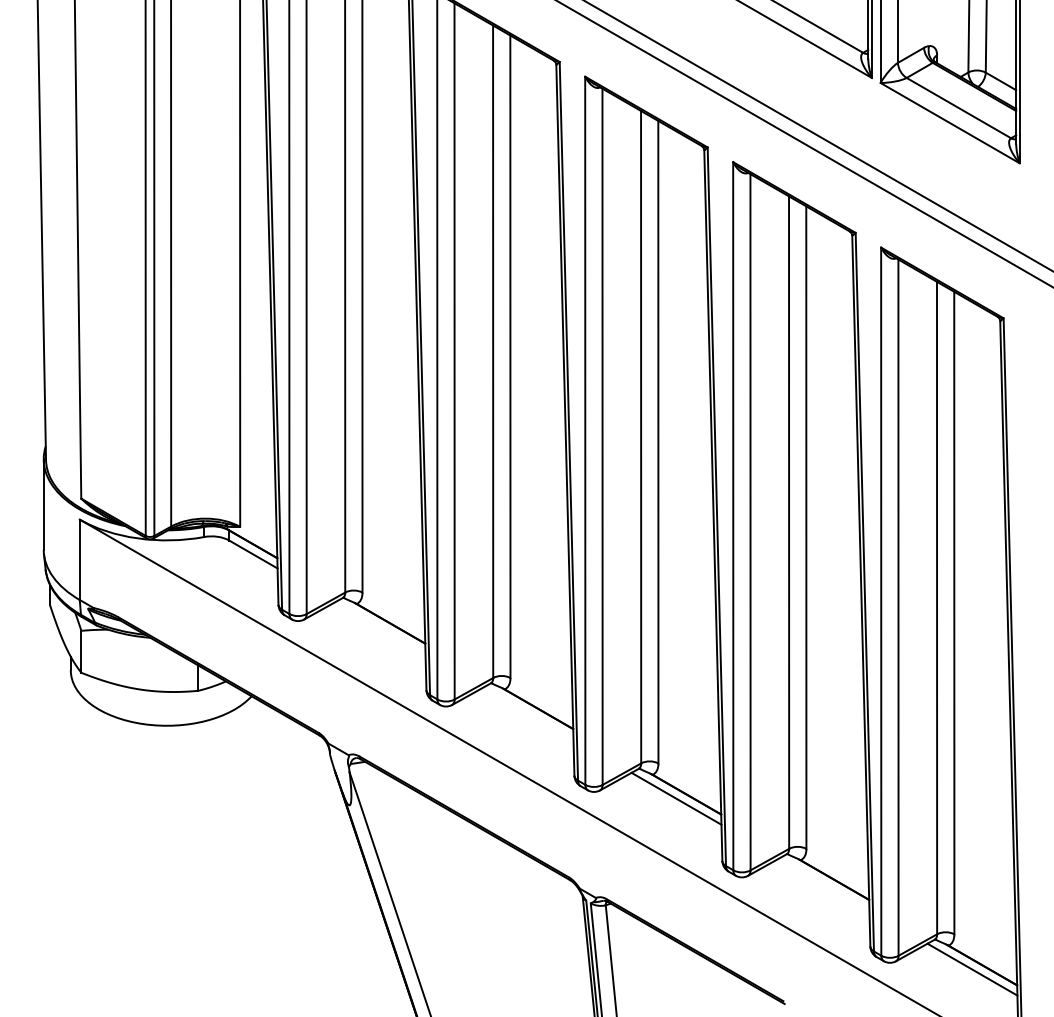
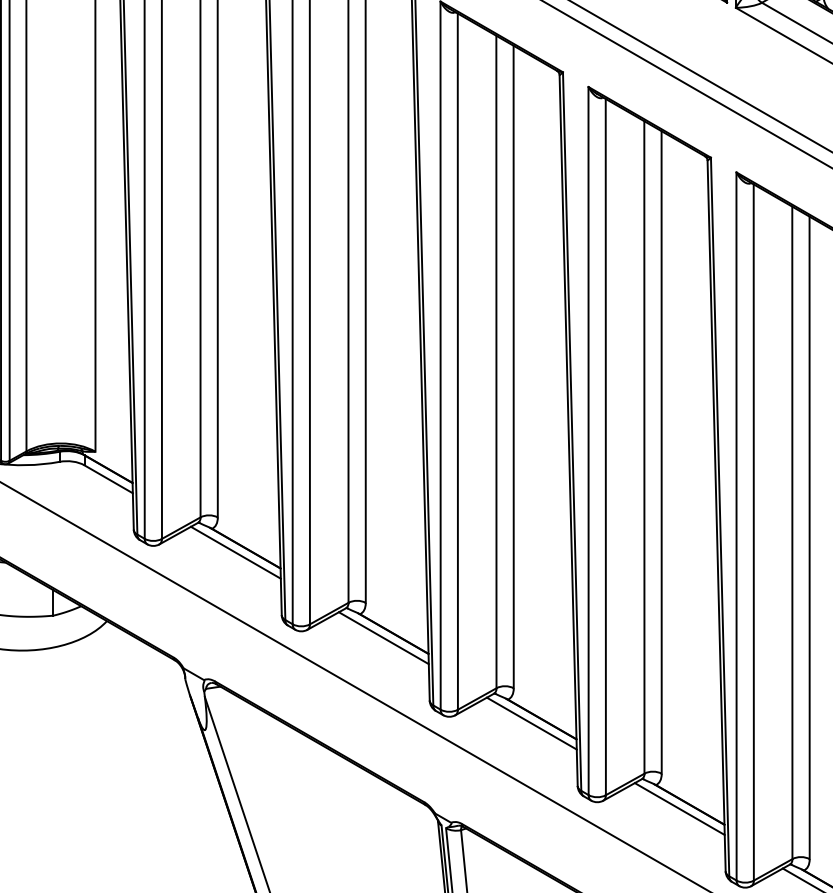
line: (380, 627) -> (235, 552), added
line: (528, 713) -> (383, 638), added
line: (824, 884) -> (679, 809), added

